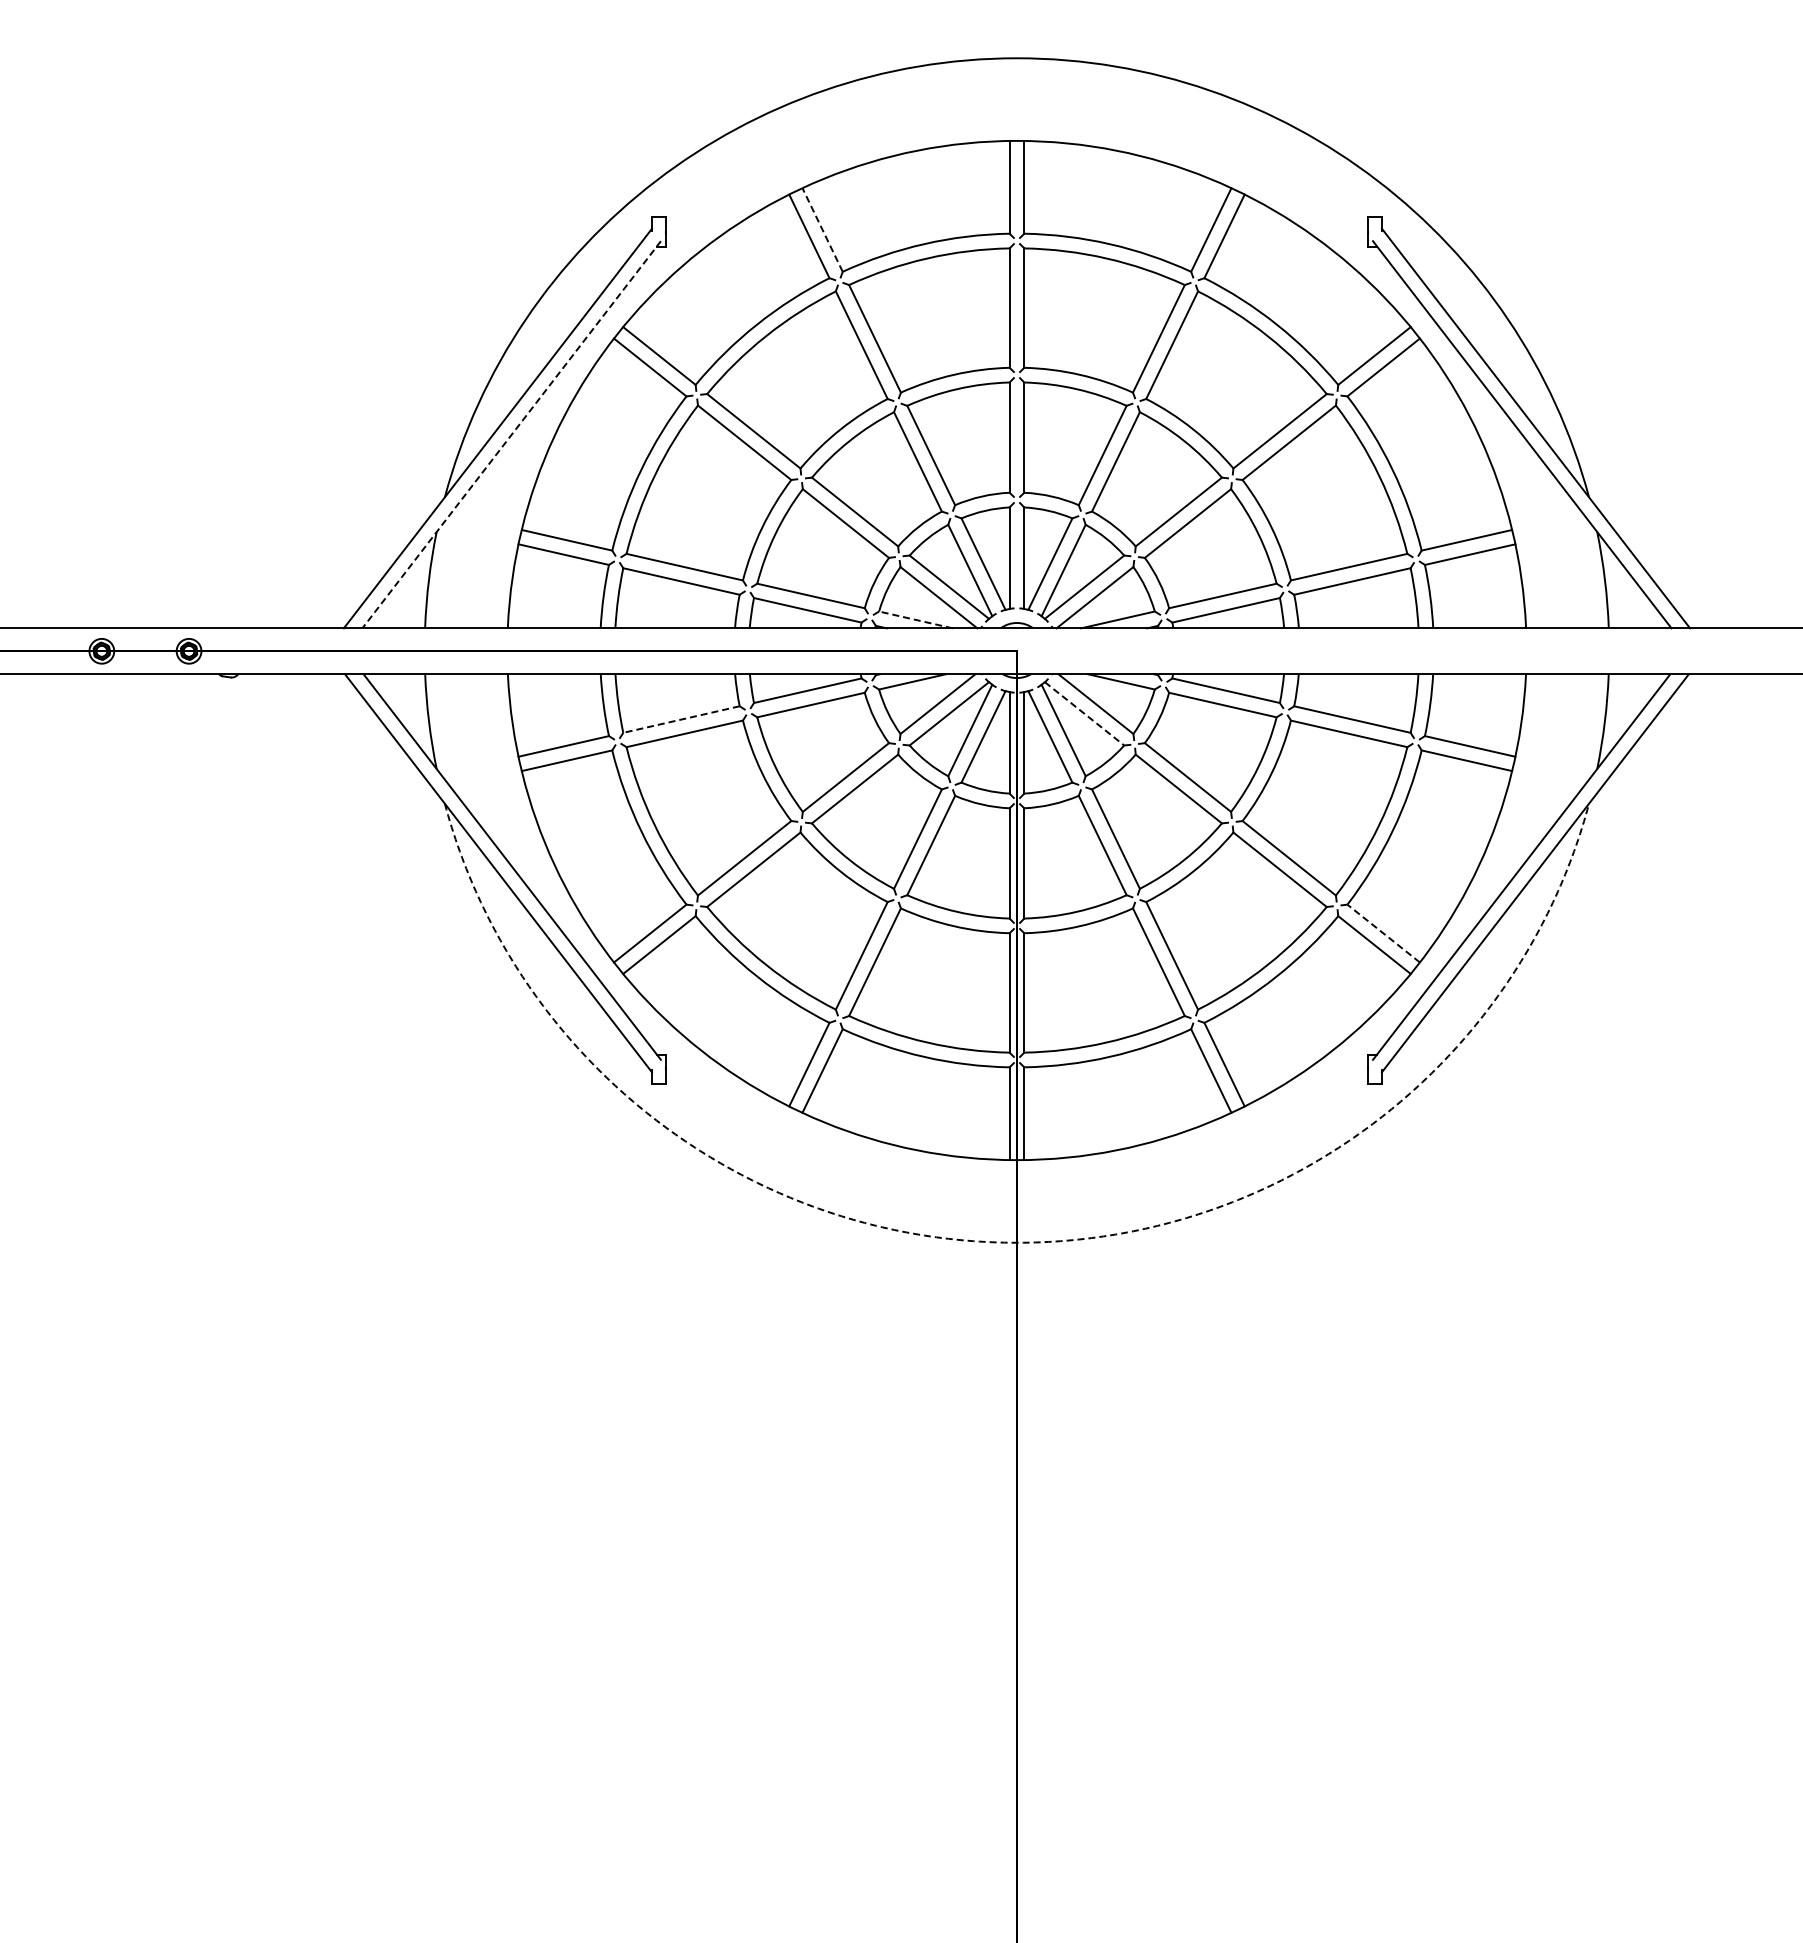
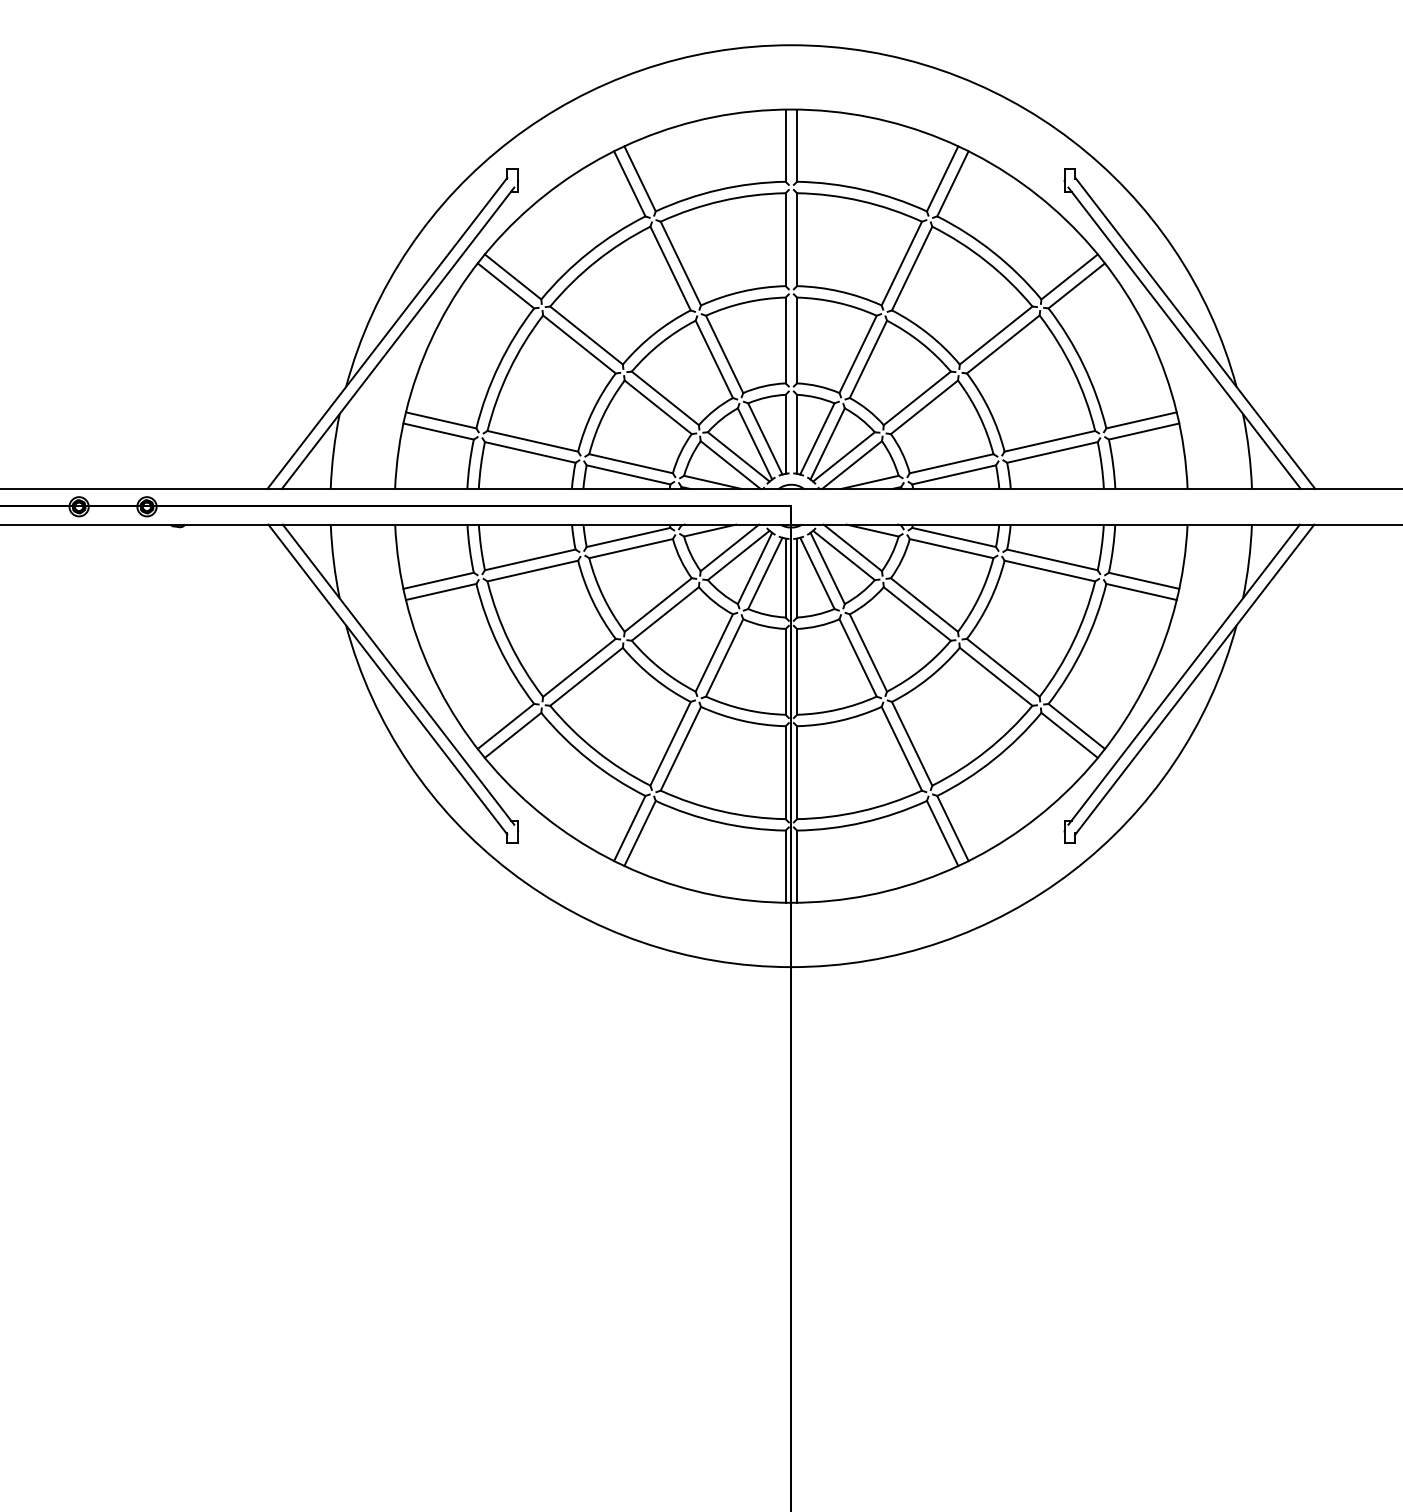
line: (822, 229) -> (640, 178), dashed -> solid
line: (511, 435) -> (397, 338), dashed -> solid
line: (915, 619) -> (712, 482), dashed -> solid
line: (1084, 713) -> (843, 555), dashed -> solid
line: (681, 719) -> (530, 559), dashed -> solid
line: (1383, 933) -> (1076, 726), dashed -> solid
arc: (1016, 1242) -> (791, 966), dashed -> solid

